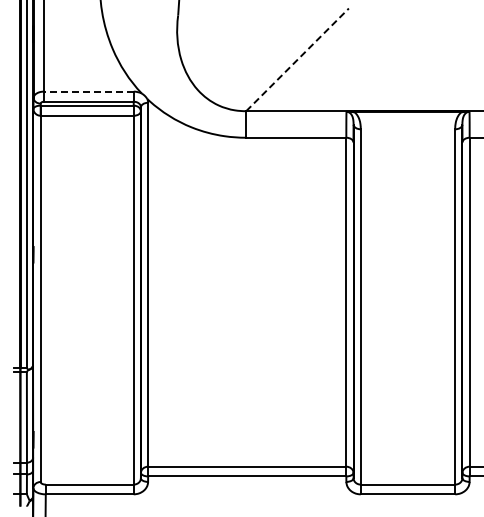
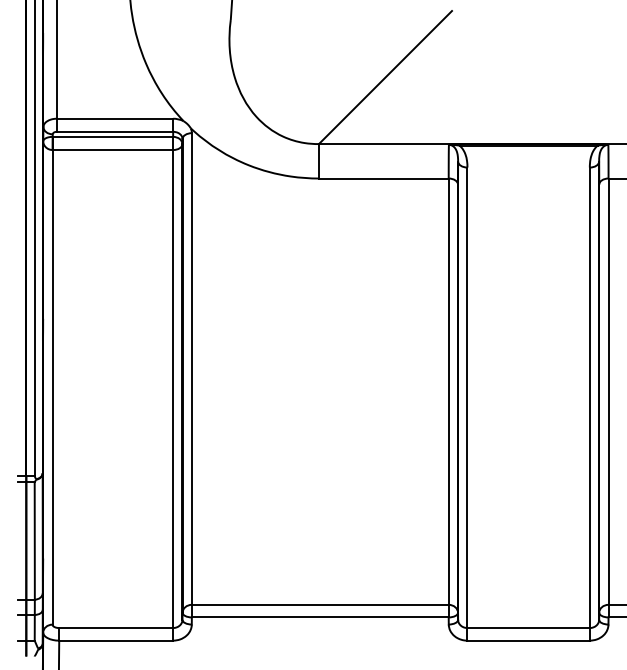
line: (297, 59) -> (385, 77), dashed -> solid
line: (88, 91) -> (114, 118), dashed -> solid

